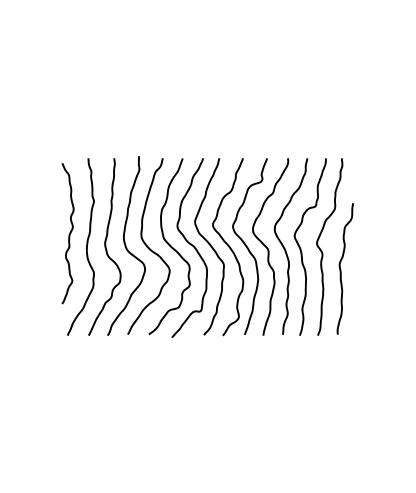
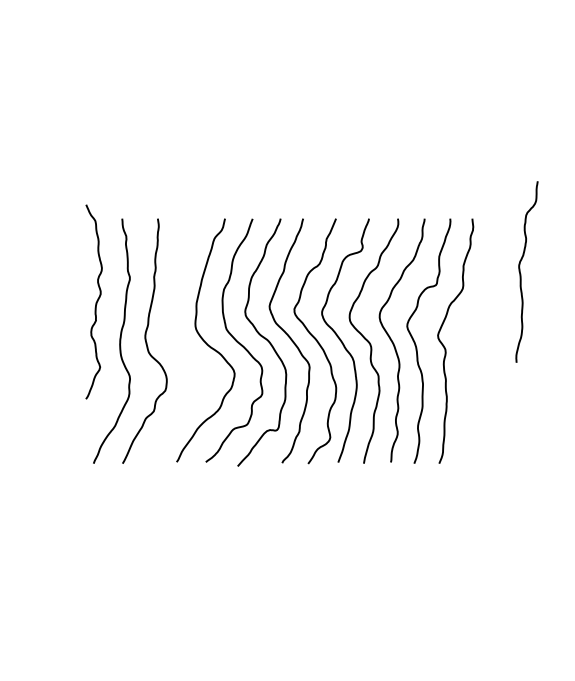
curve: (68, 234) -> (94, 303), moved
curve: (126, 245) -> (174, 339), removed
curve: (341, 269) -> (521, 272), moved

